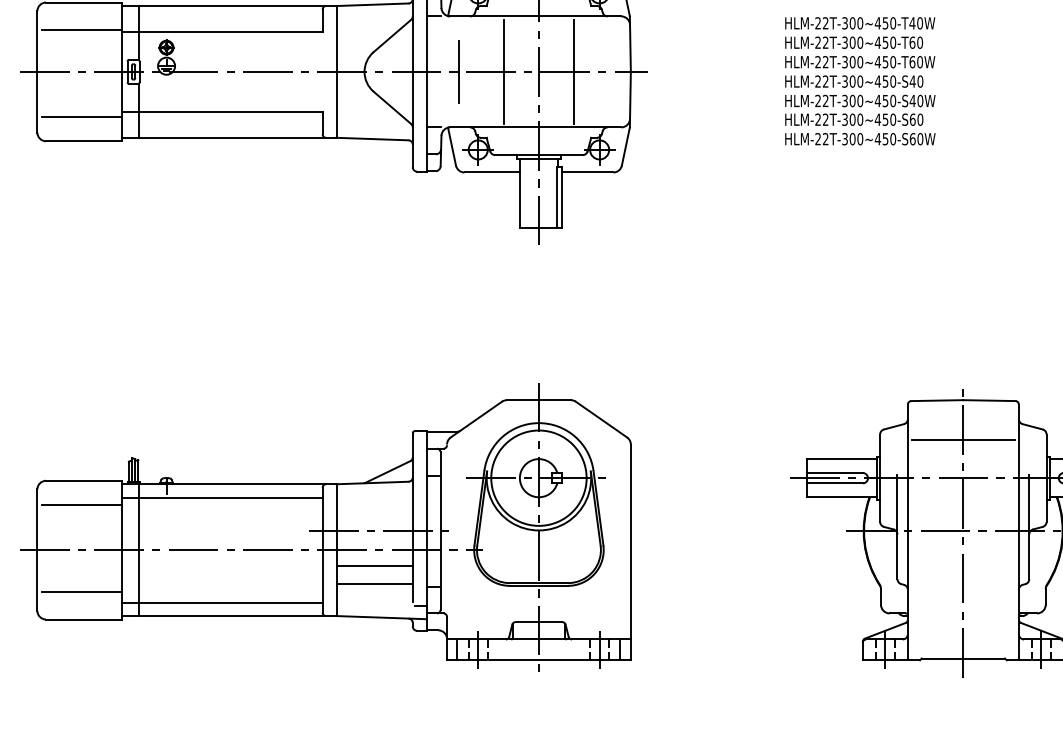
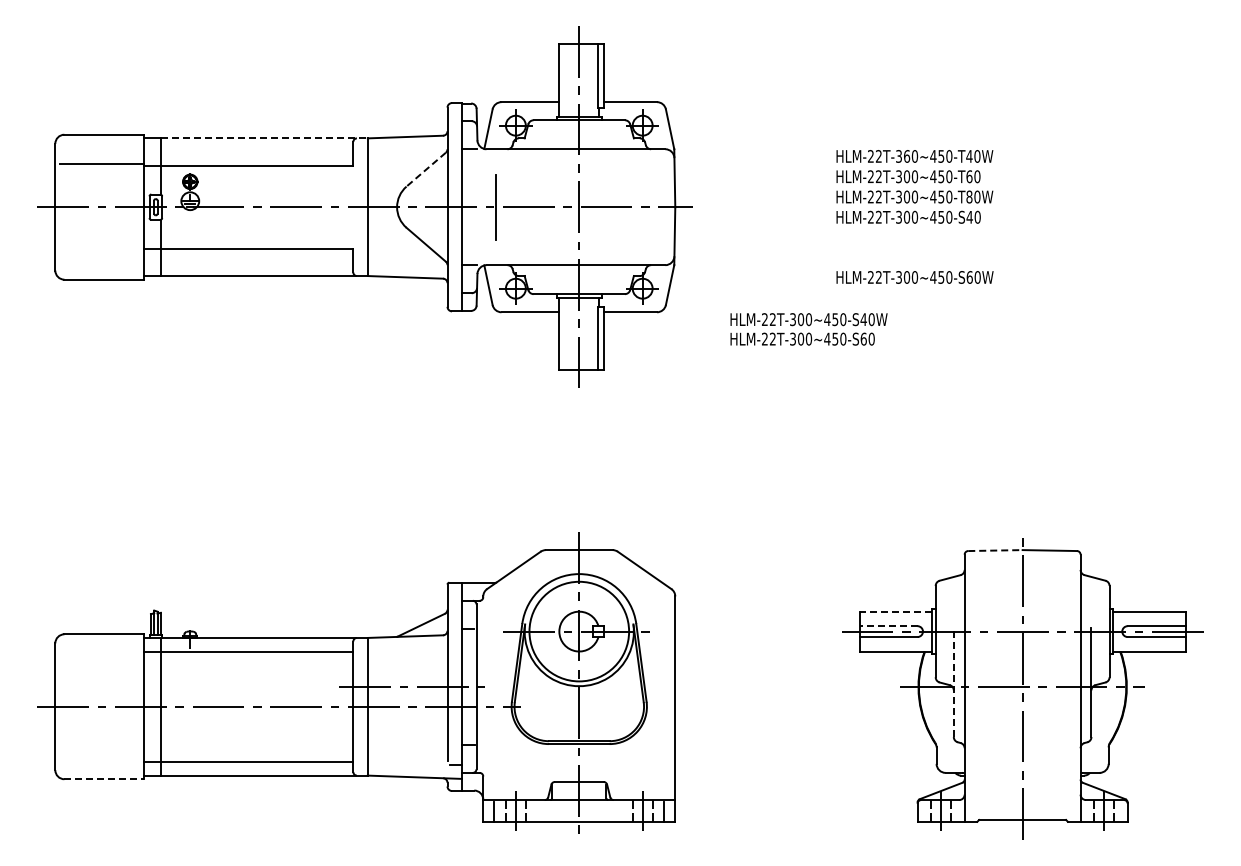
line: (238, 6) -> (265, 138), solid -> dashed
text: (853, 23) -> (907, 156), HLM-22T-300~450-T40W -> HLM-22T-360~450-T40W
line: (391, 35) -> (425, 169), solid -> dashed
text: (912, 61) -> (969, 196), HLM-22T-300~450-T60W -> HLM-22T-300~450-T80W
line: (504, 71) -> (543, 206), removed
line: (573, 71) -> (615, 206), removed
text: (859, 110) -> (808, 329), moved
line: (81, 117) -> (101, 254), removed
line: (937, 400) -> (995, 550), solid -> dashed
line: (963, 439) -> (1022, 591), removed
line: (841, 458) -> (895, 611), solid -> dashed
line: (834, 473) -> (888, 626), solid -> dashed
line: (81, 504) -> (101, 659), removed
line: (897, 526) -> (953, 682), solid -> dashed
line: (374, 566) -> (407, 723), removed
line: (374, 584) -> (407, 742), removed
line: (81, 592) -> (101, 750), removed
line: (84, 619) -> (104, 779), solid -> dashed

